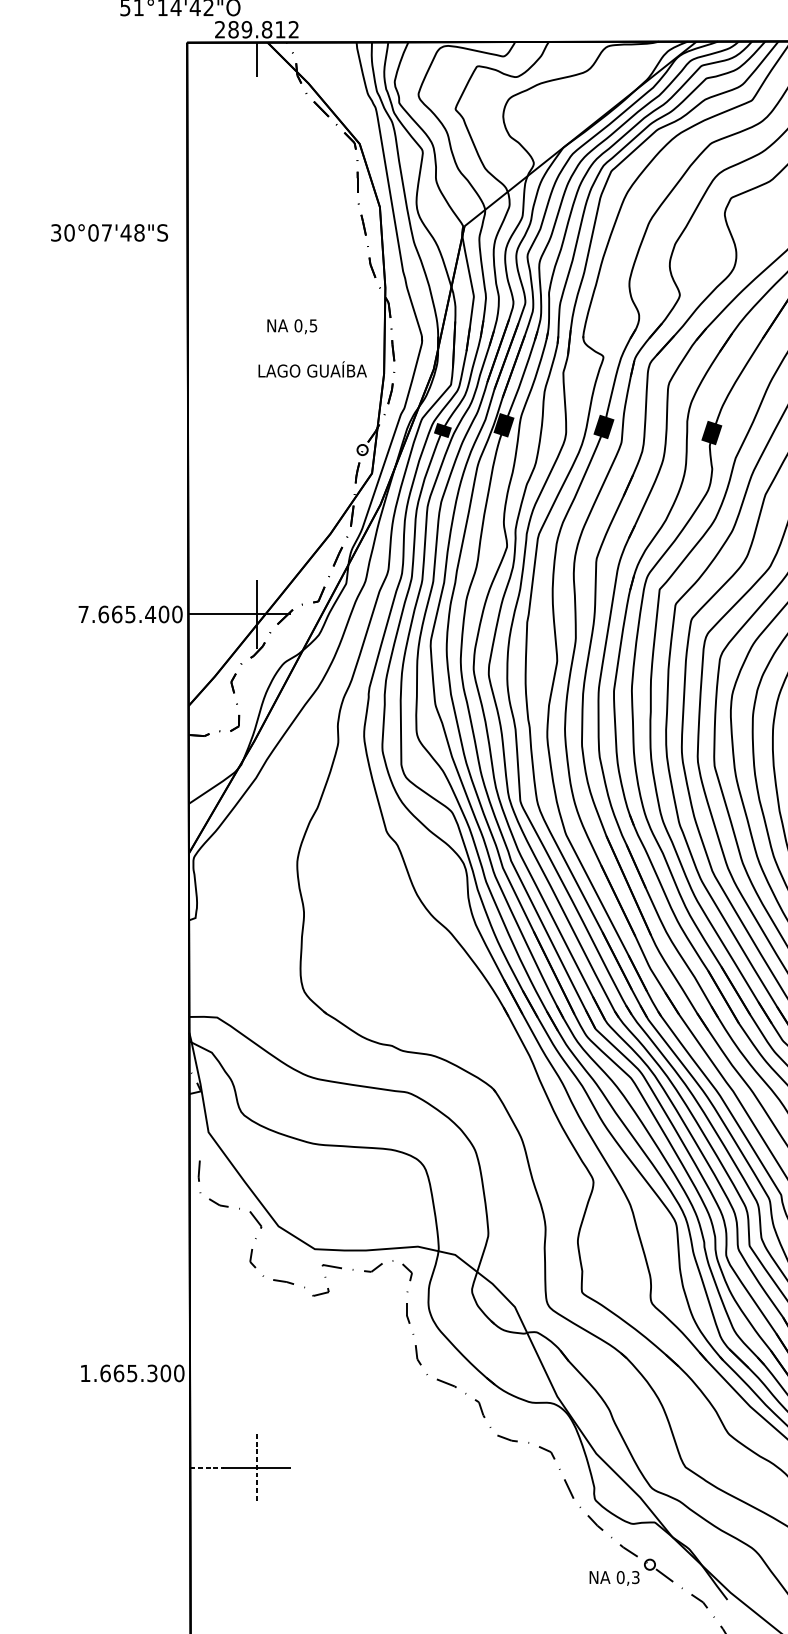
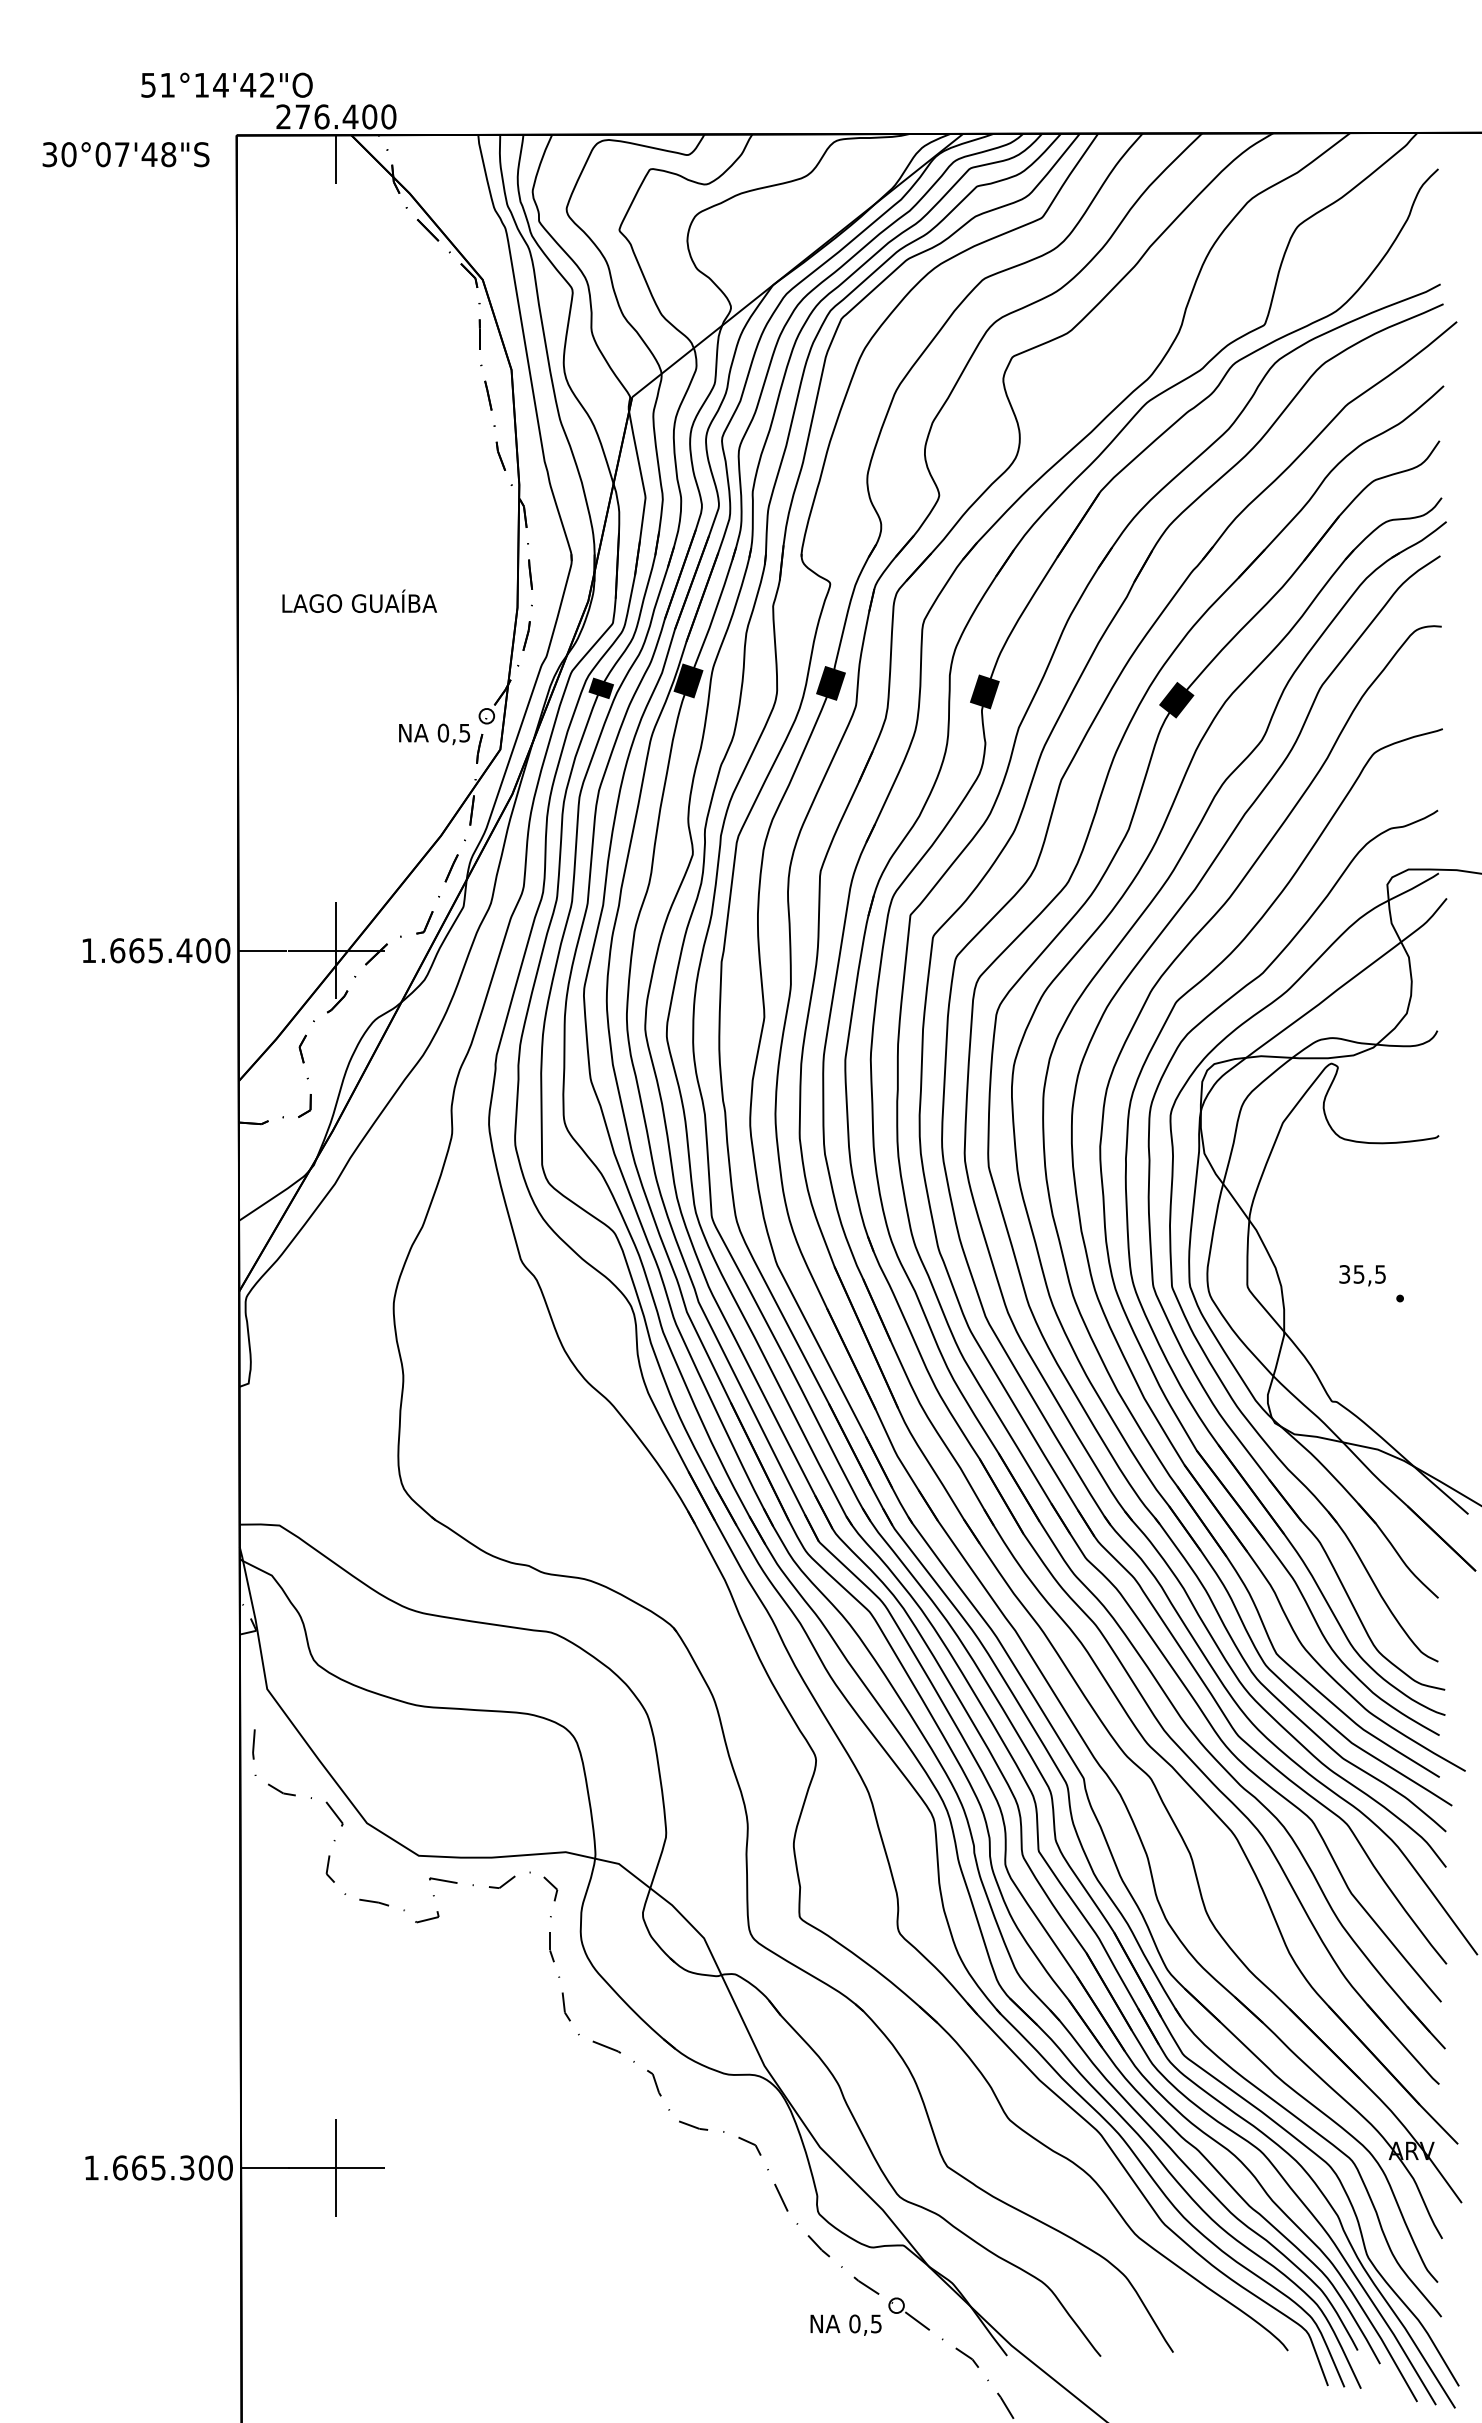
text: (263, 29) -> (345, 116), 289.812 -> 276.400
text: (109, 232) -> (125, 154), moved
text: (292, 326) -> (434, 734), moved
text: (312, 368) -> (359, 600), moved
text: (83, 614) -> (89, 950), 7.665.400 -> 1.665.400
text: (132, 1373) -> (158, 2167), moved
line: (207, 1467) -> (265, 2167), dashed -> solid
line: (257, 1467) -> (336, 2167), dashed -> solid
text: (635, 1577) -> (876, 2323), 0,3 -> 0,5

